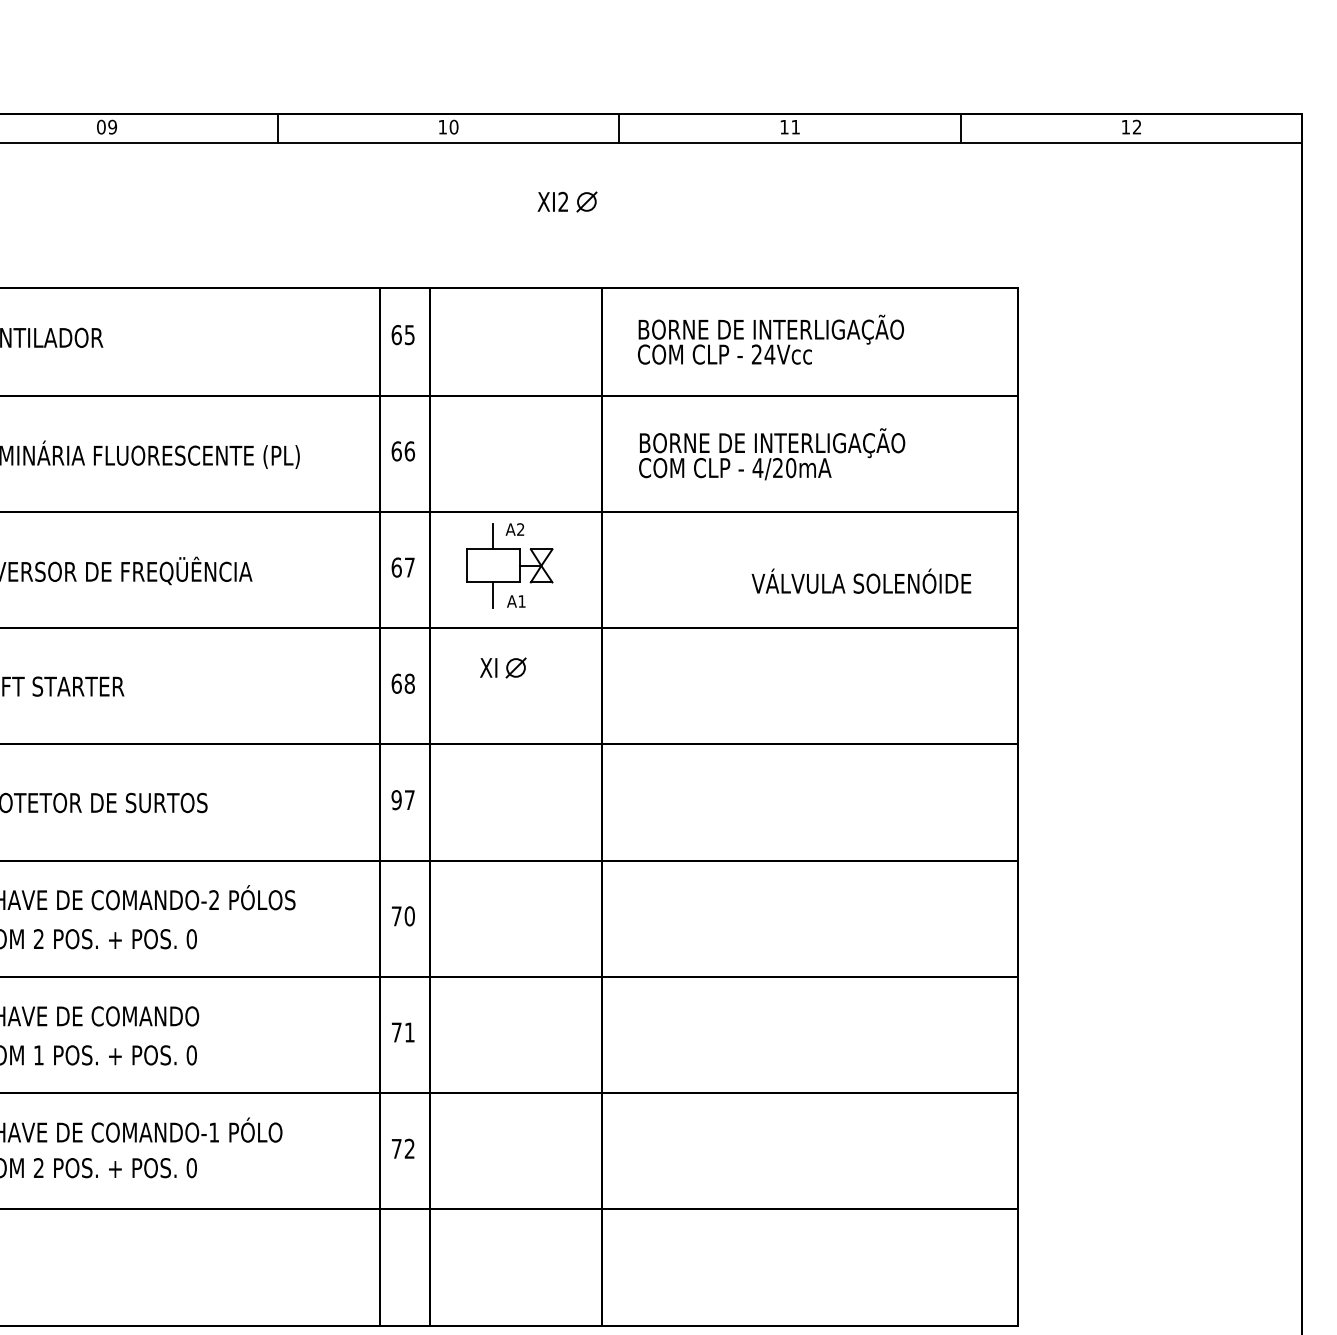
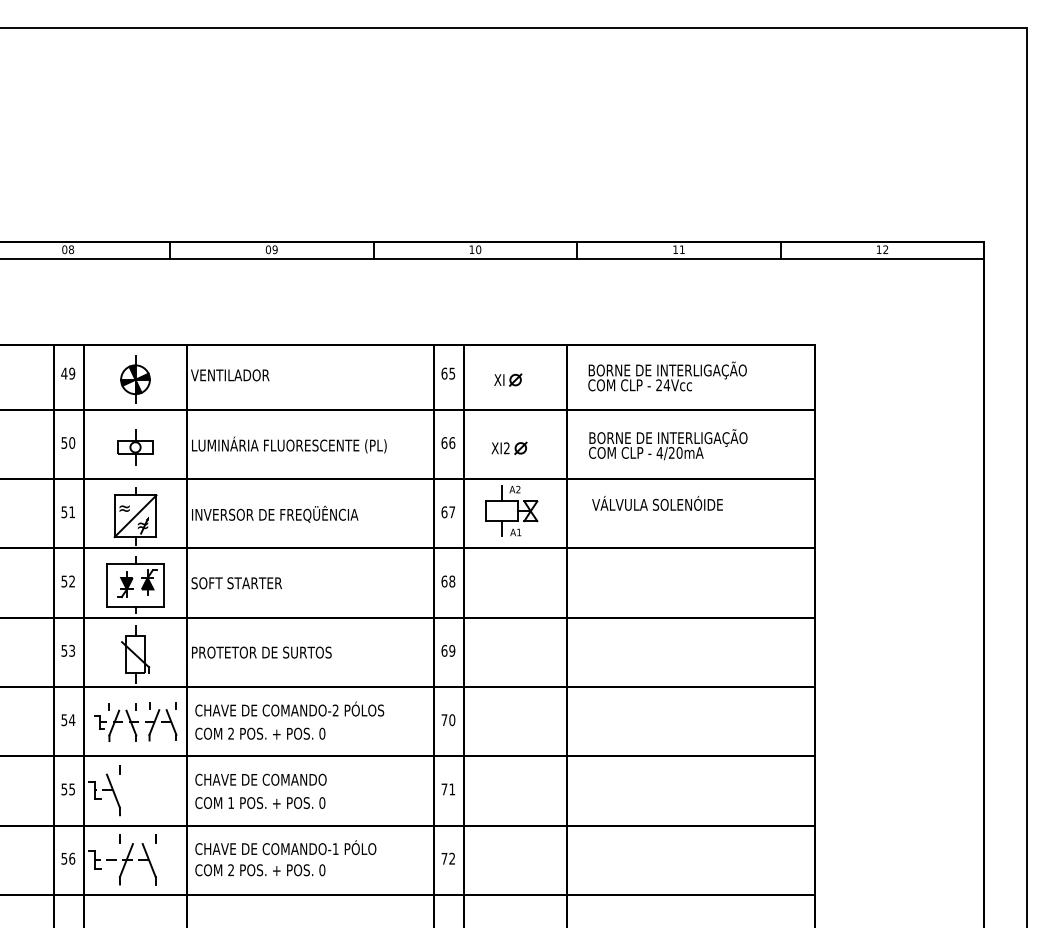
part: (567, 202) -> (509, 448), moved
text: (861, 581) -> (657, 503), moved
part: (504, 666) -> (508, 379), moved
text: (403, 799) -> (448, 650), 97 -> 69

